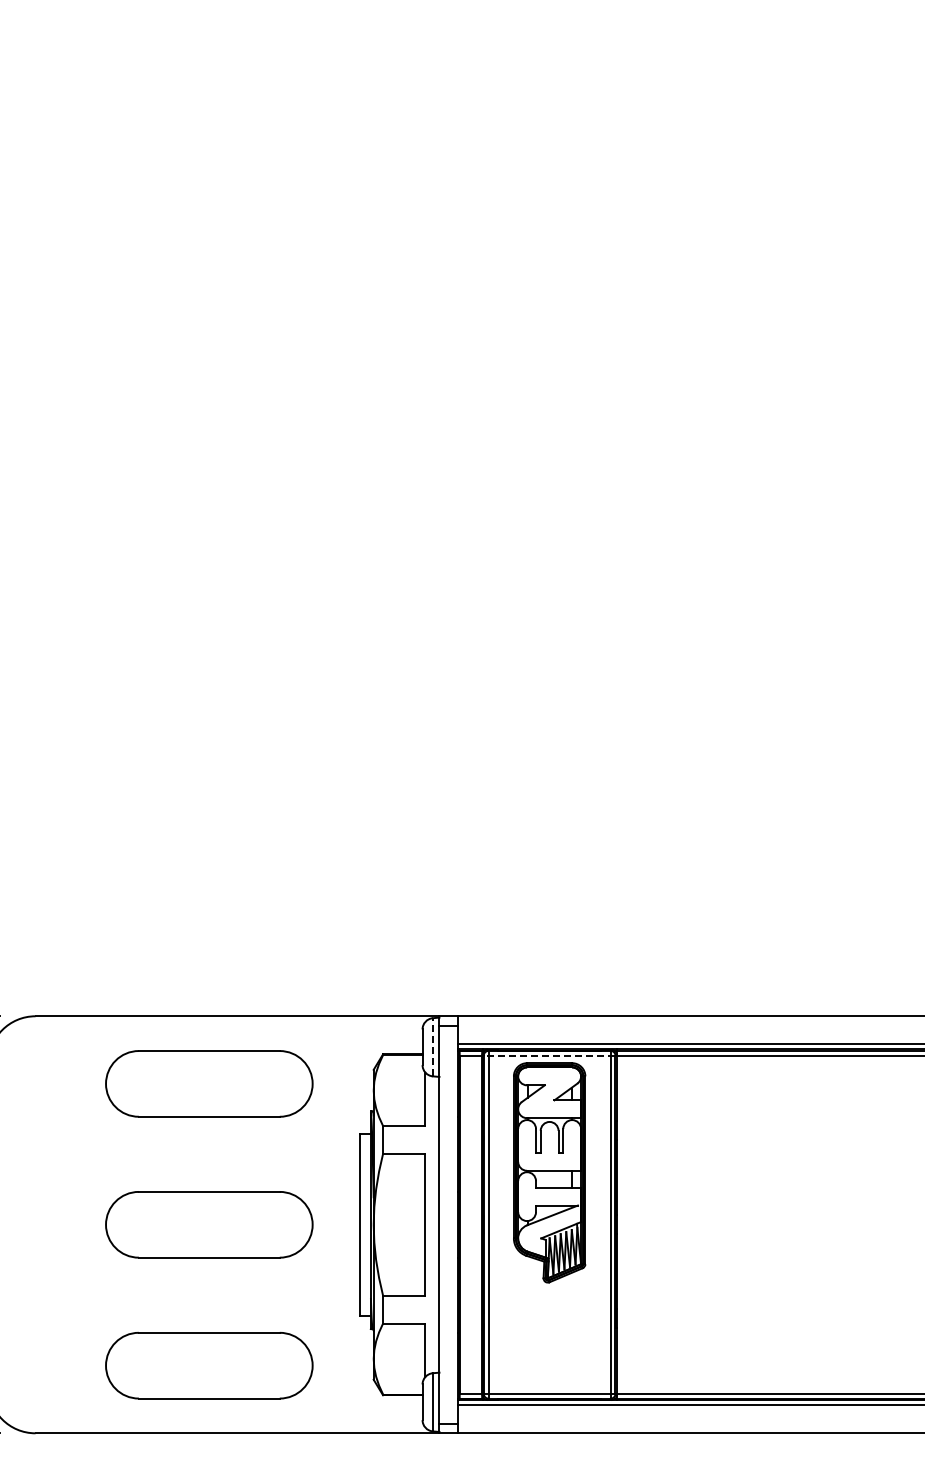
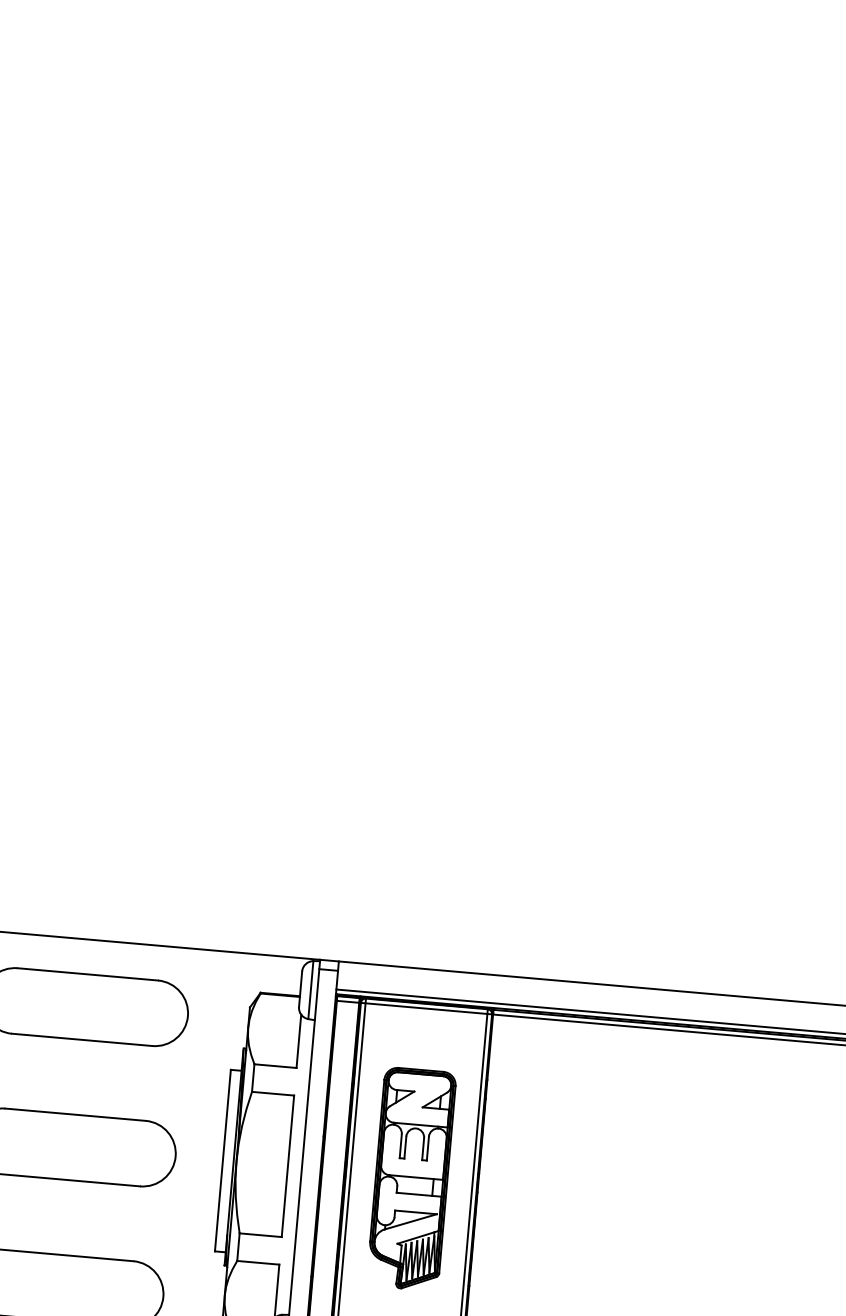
line: (432, 1046) -> (310, 989), dashed -> solid
line: (549, 1055) -> (426, 1008), dashed -> solid
part: (549, 1172) -> (411, 1178), moved

